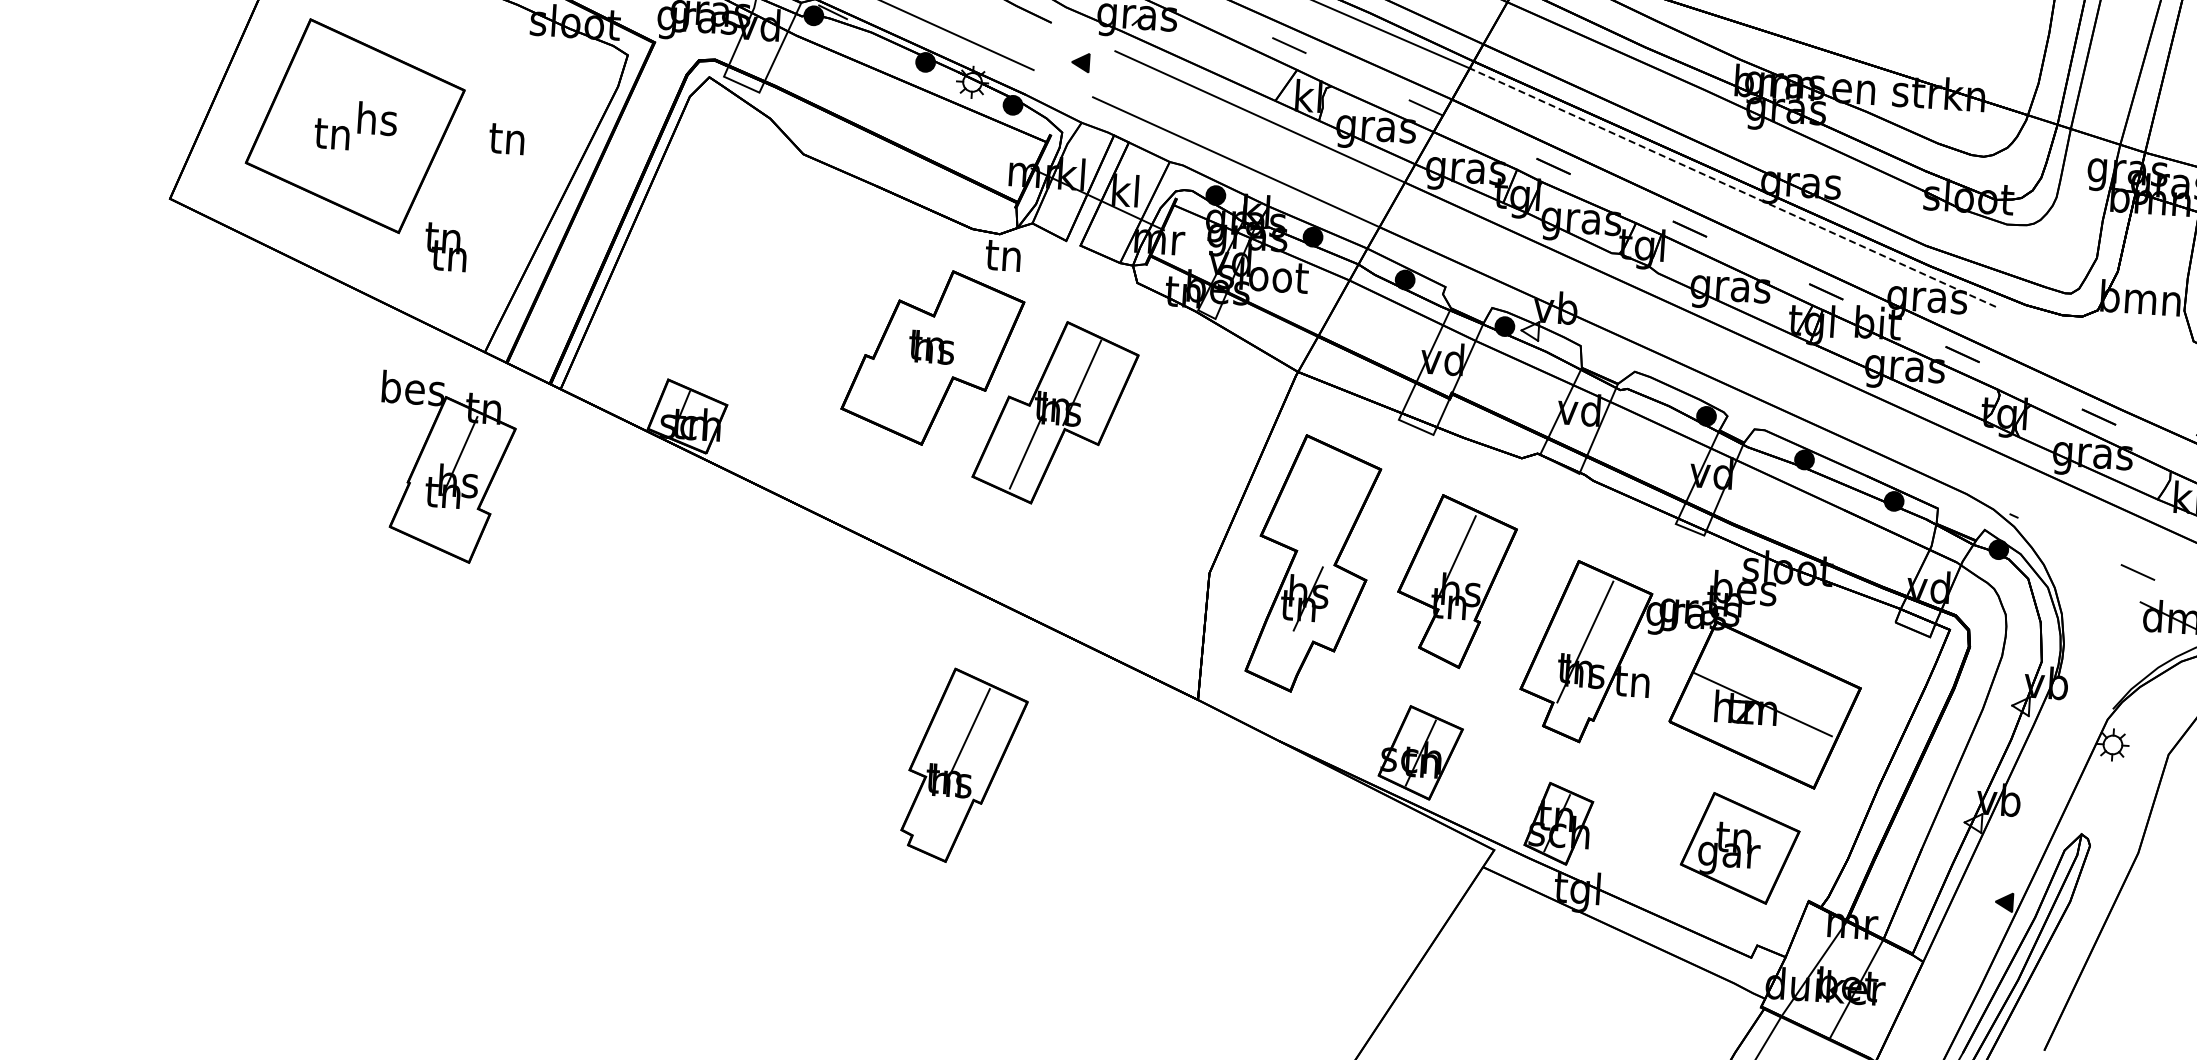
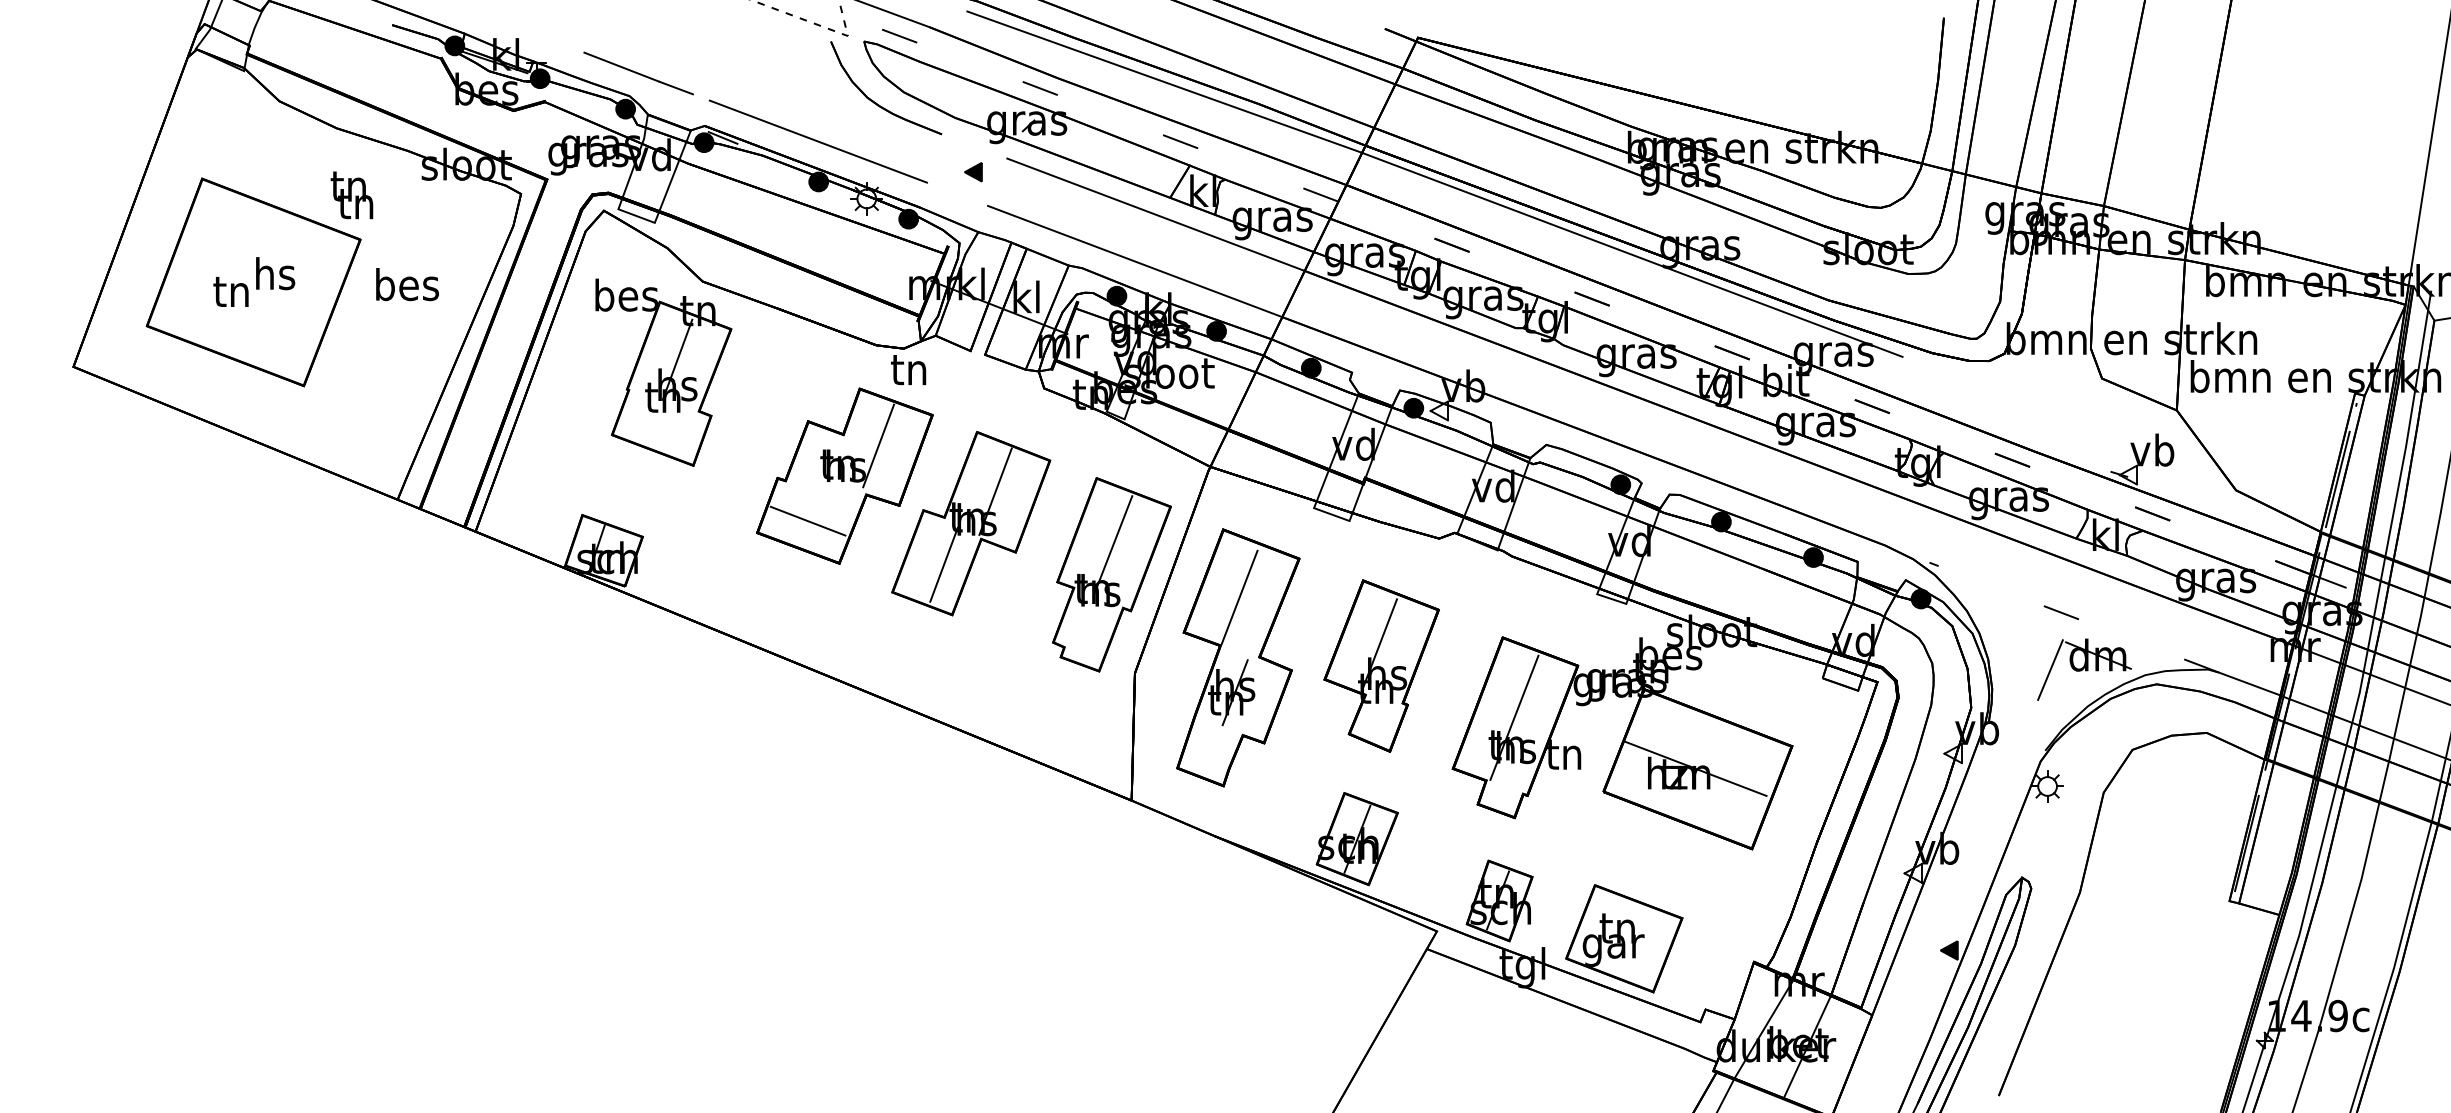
text: (508, 138) -> (407, 284), tn -> bes
line: (1733, 187) -> (1632, 254), dashed -> solid
text: (445, 247) -> (351, 195), moved
line: (968, 329) -> (878, 445), added
line: (892, 399) -> (807, 520), added
part: (445, 467) -> (663, 372), moved
line: (1318, 503) -> (1239, 596), added
line: (2123, 628) -> (2050, 669), added
part: (964, 765) -> (1111, 574), moved
part: (1740, 848) -> (1624, 938), moved

